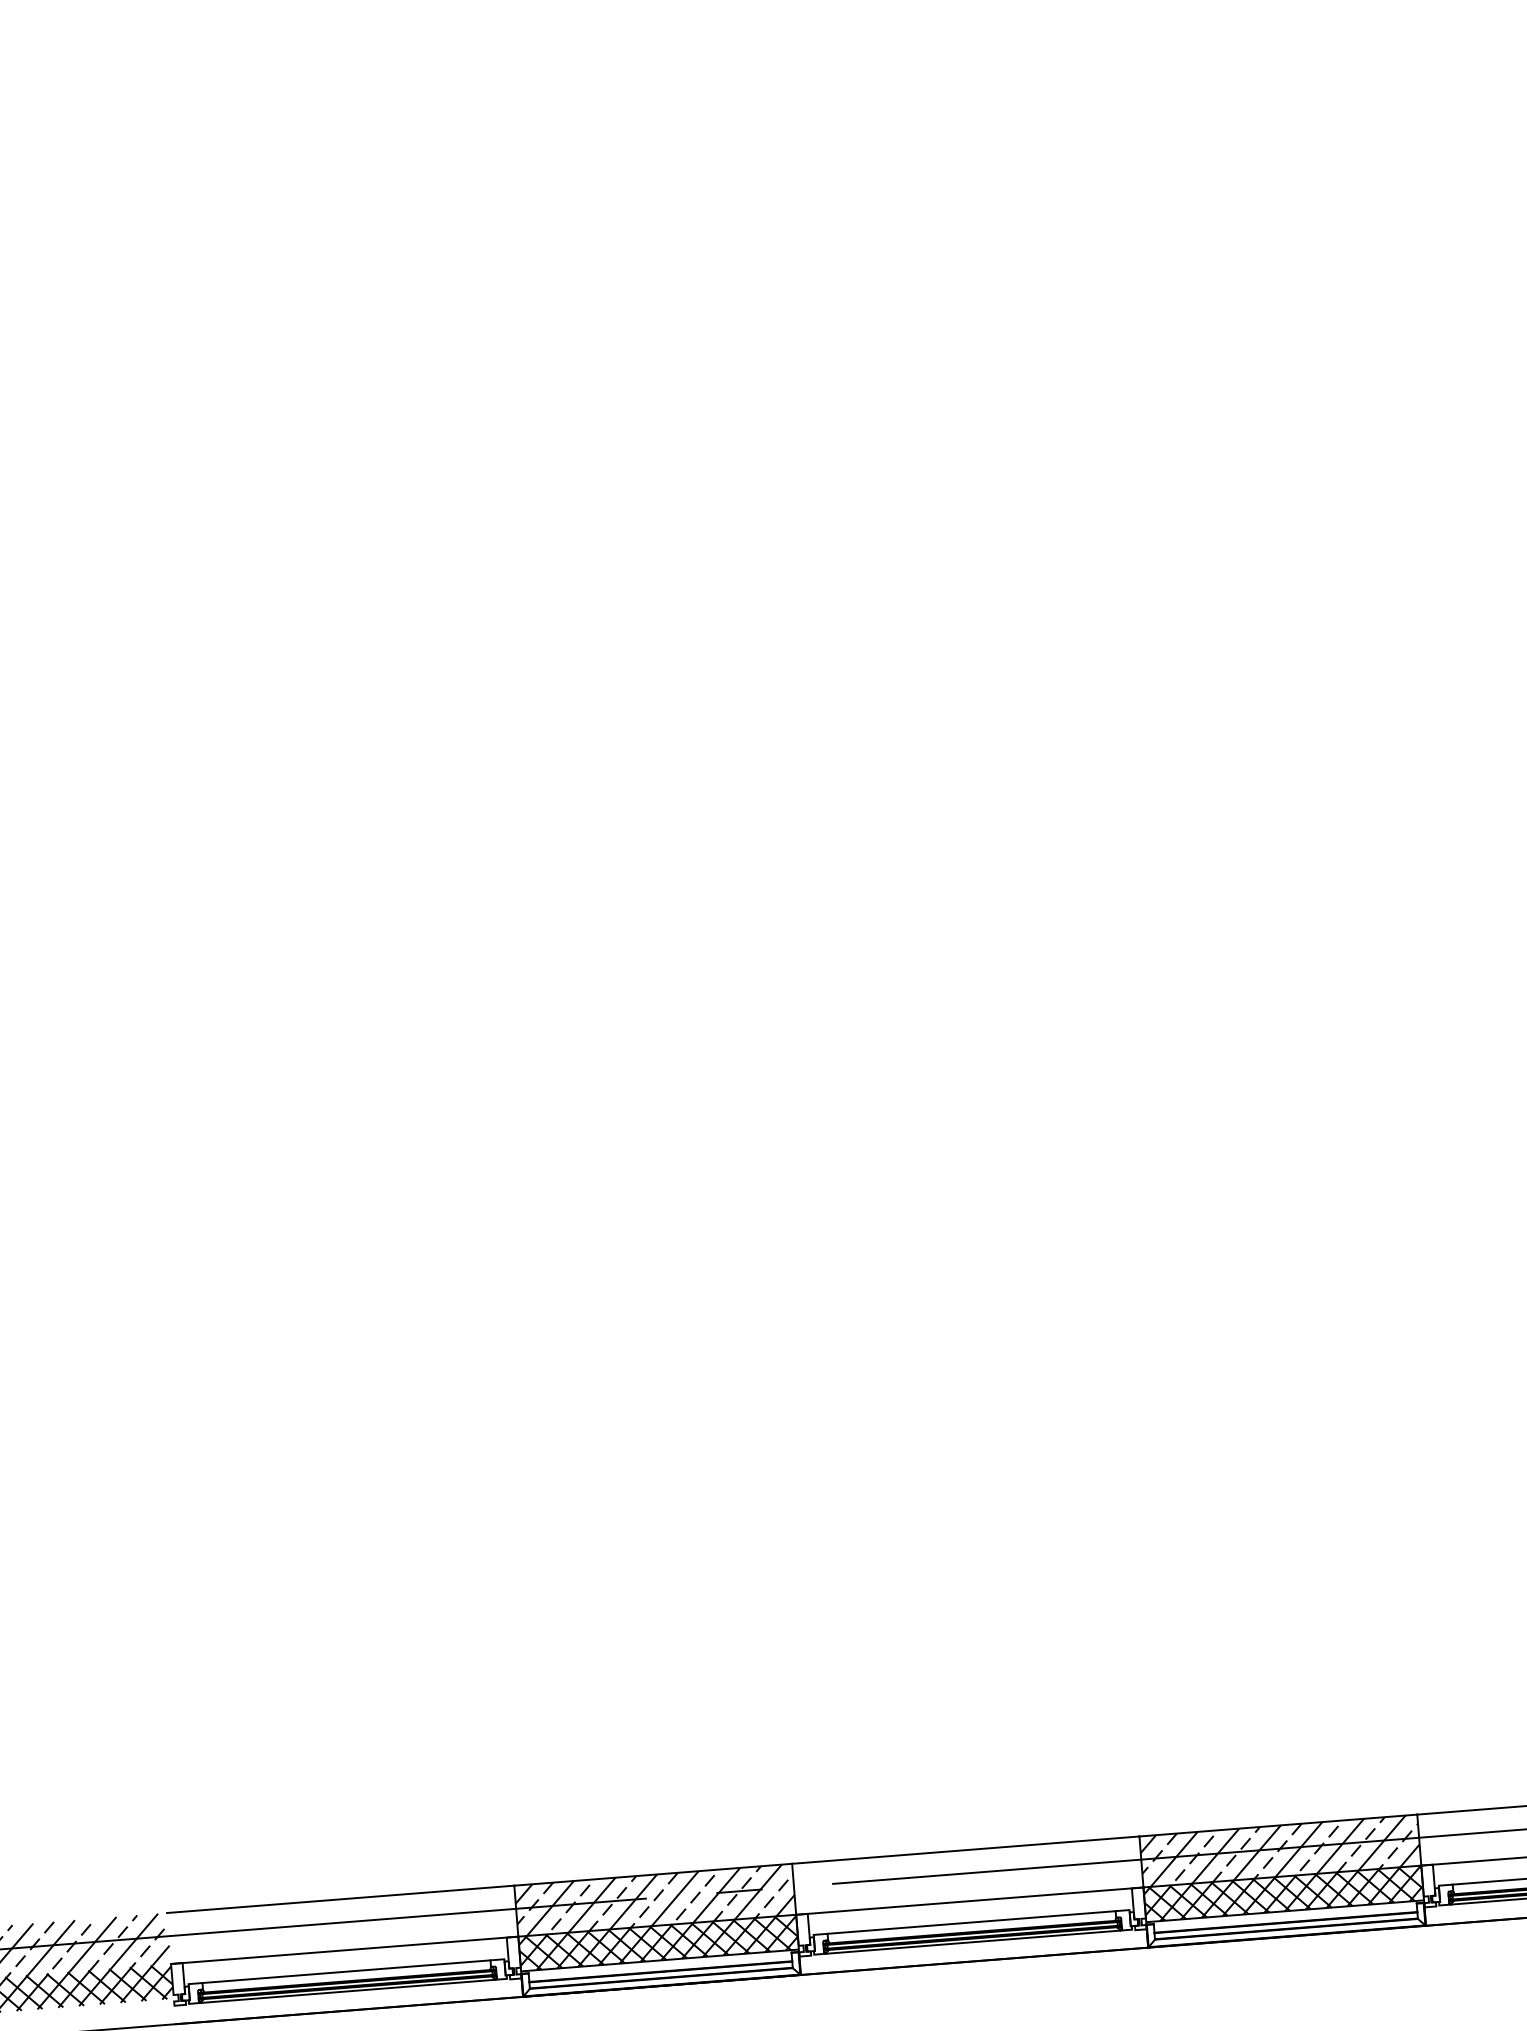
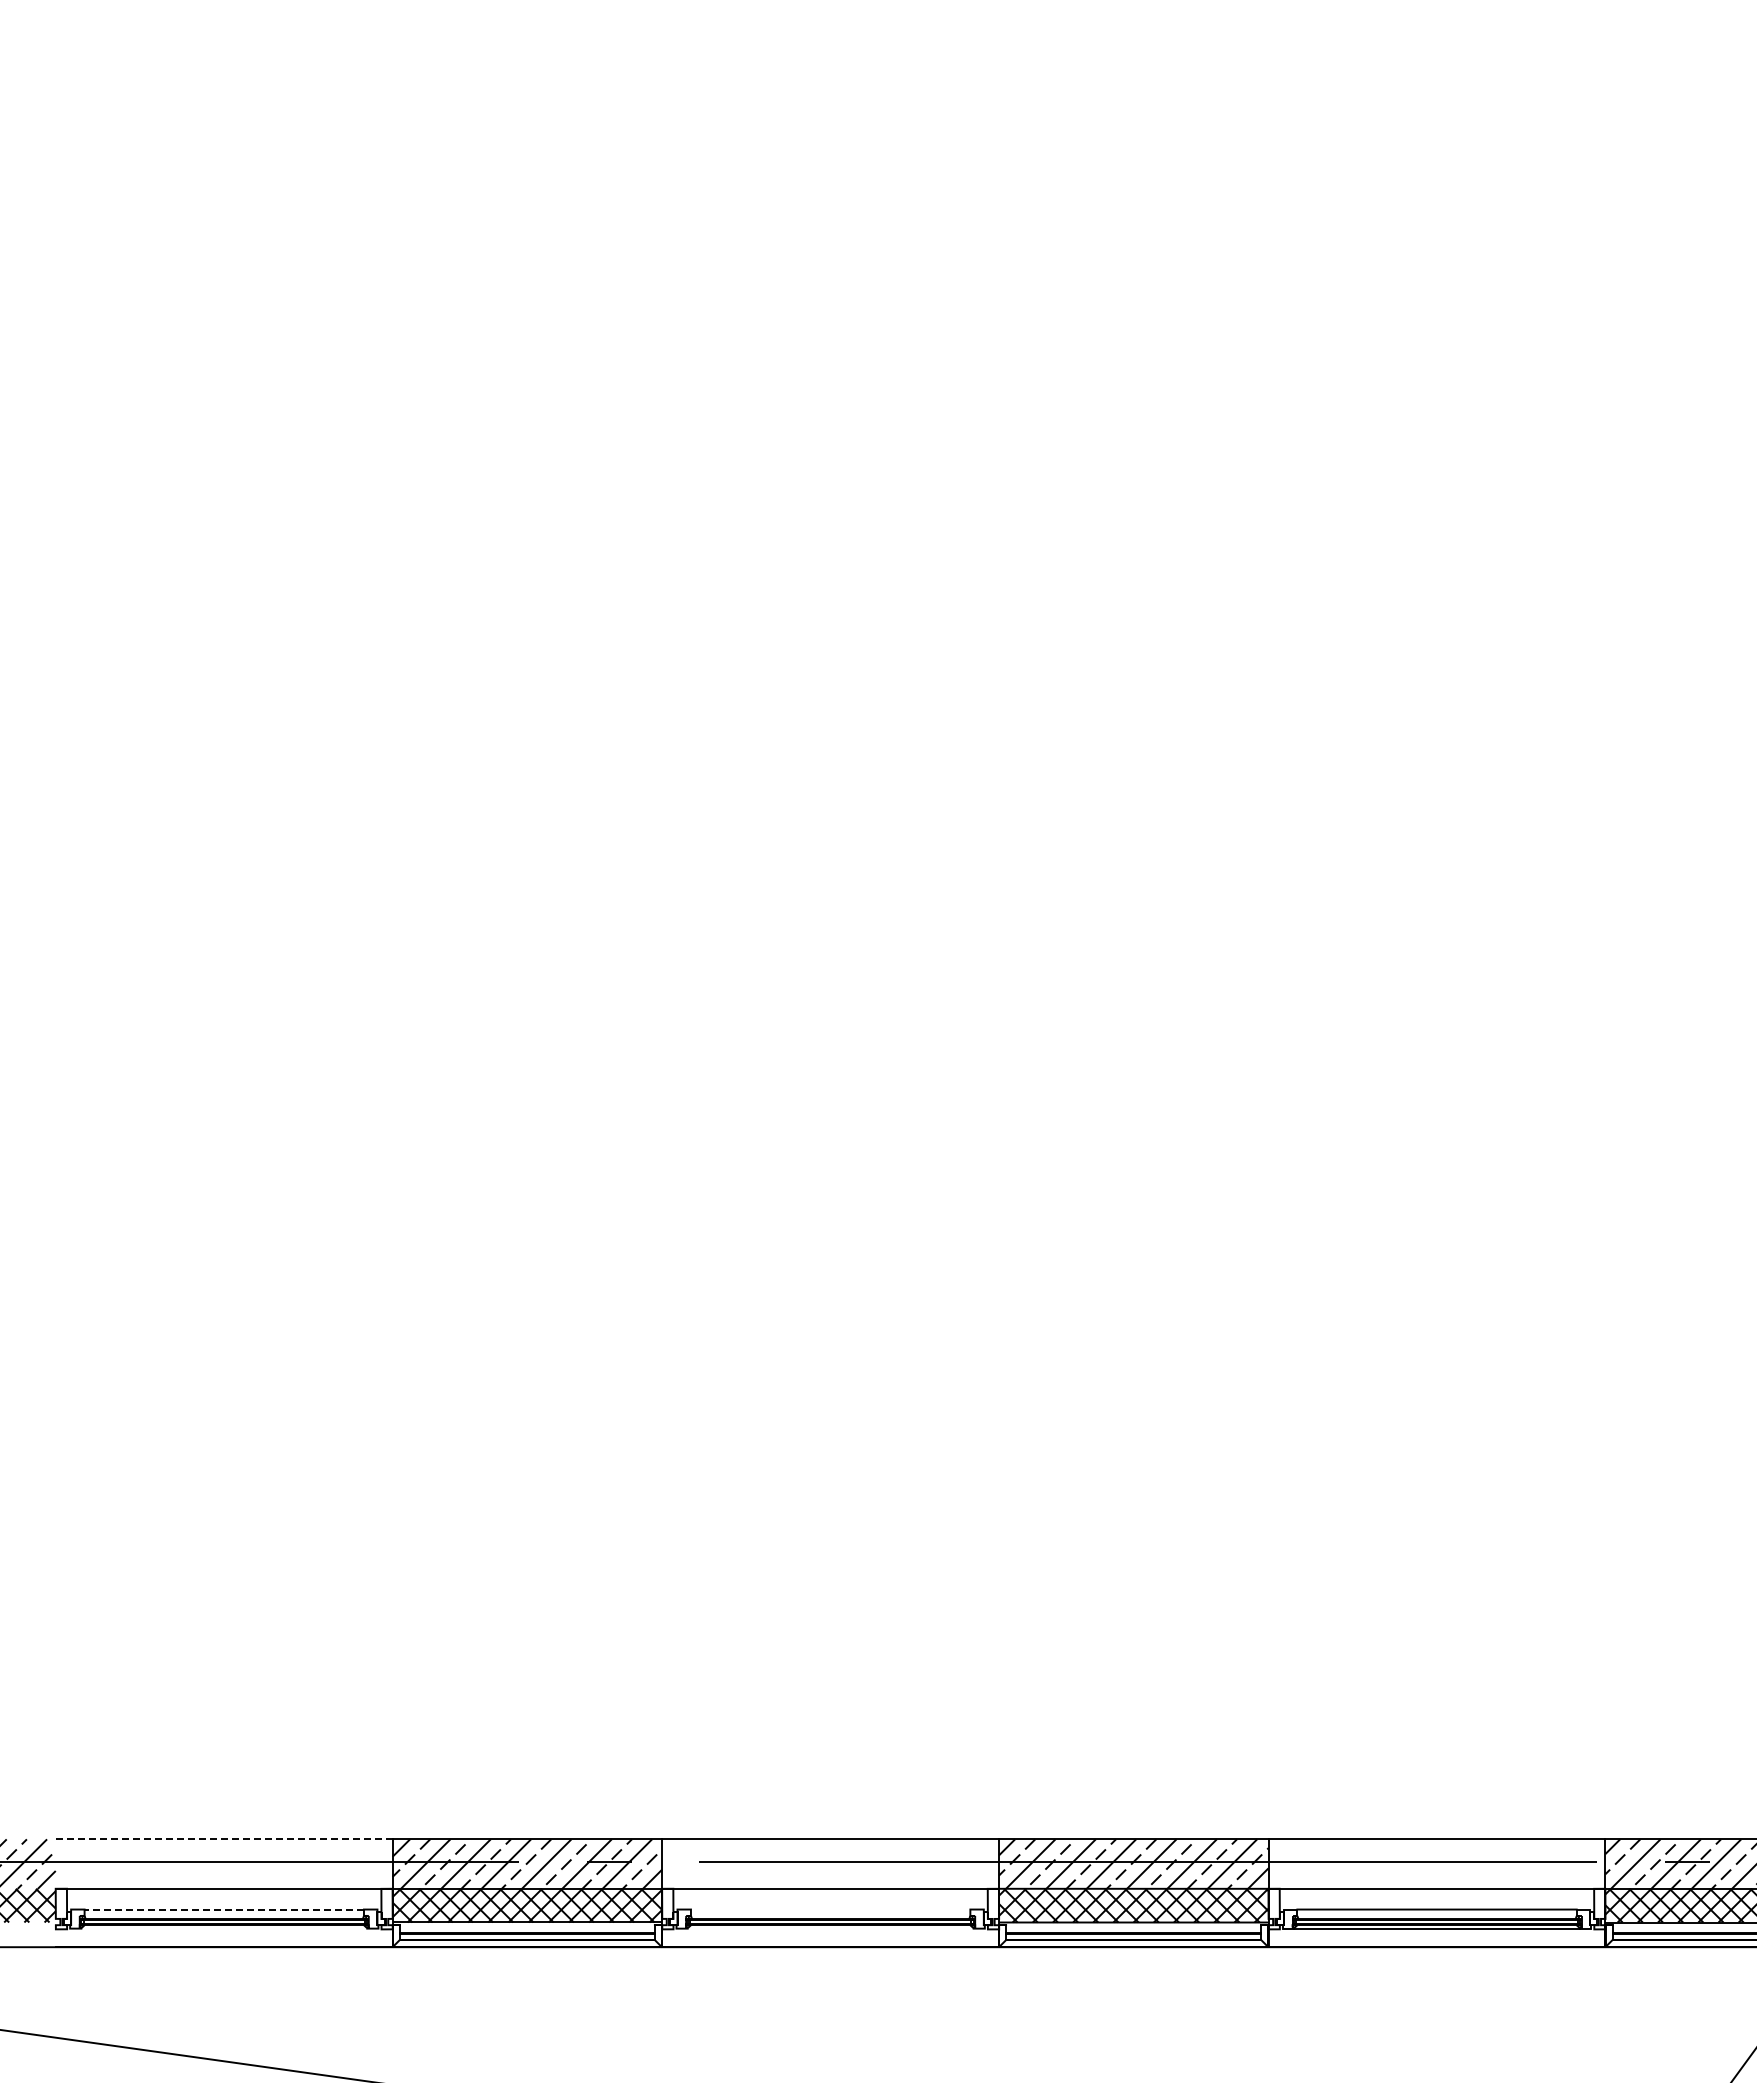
line: (341, 1899) -> (224, 1839), solid -> dashed
line: (971, 1922) -> (830, 1909), removed
line: (972, 1942) -> (830, 1928), removed
line: (346, 1971) -> (224, 1909), solid -> dashed
line: (348, 1991) -> (224, 1928), removed

